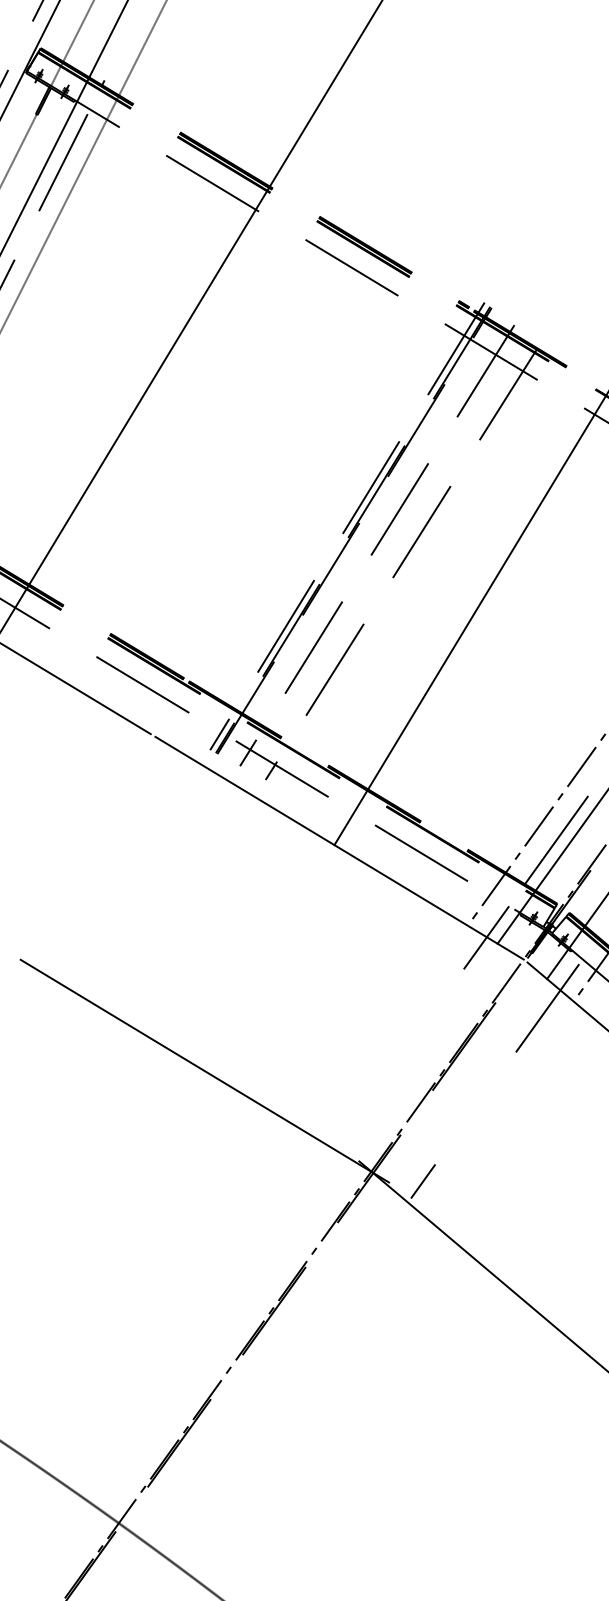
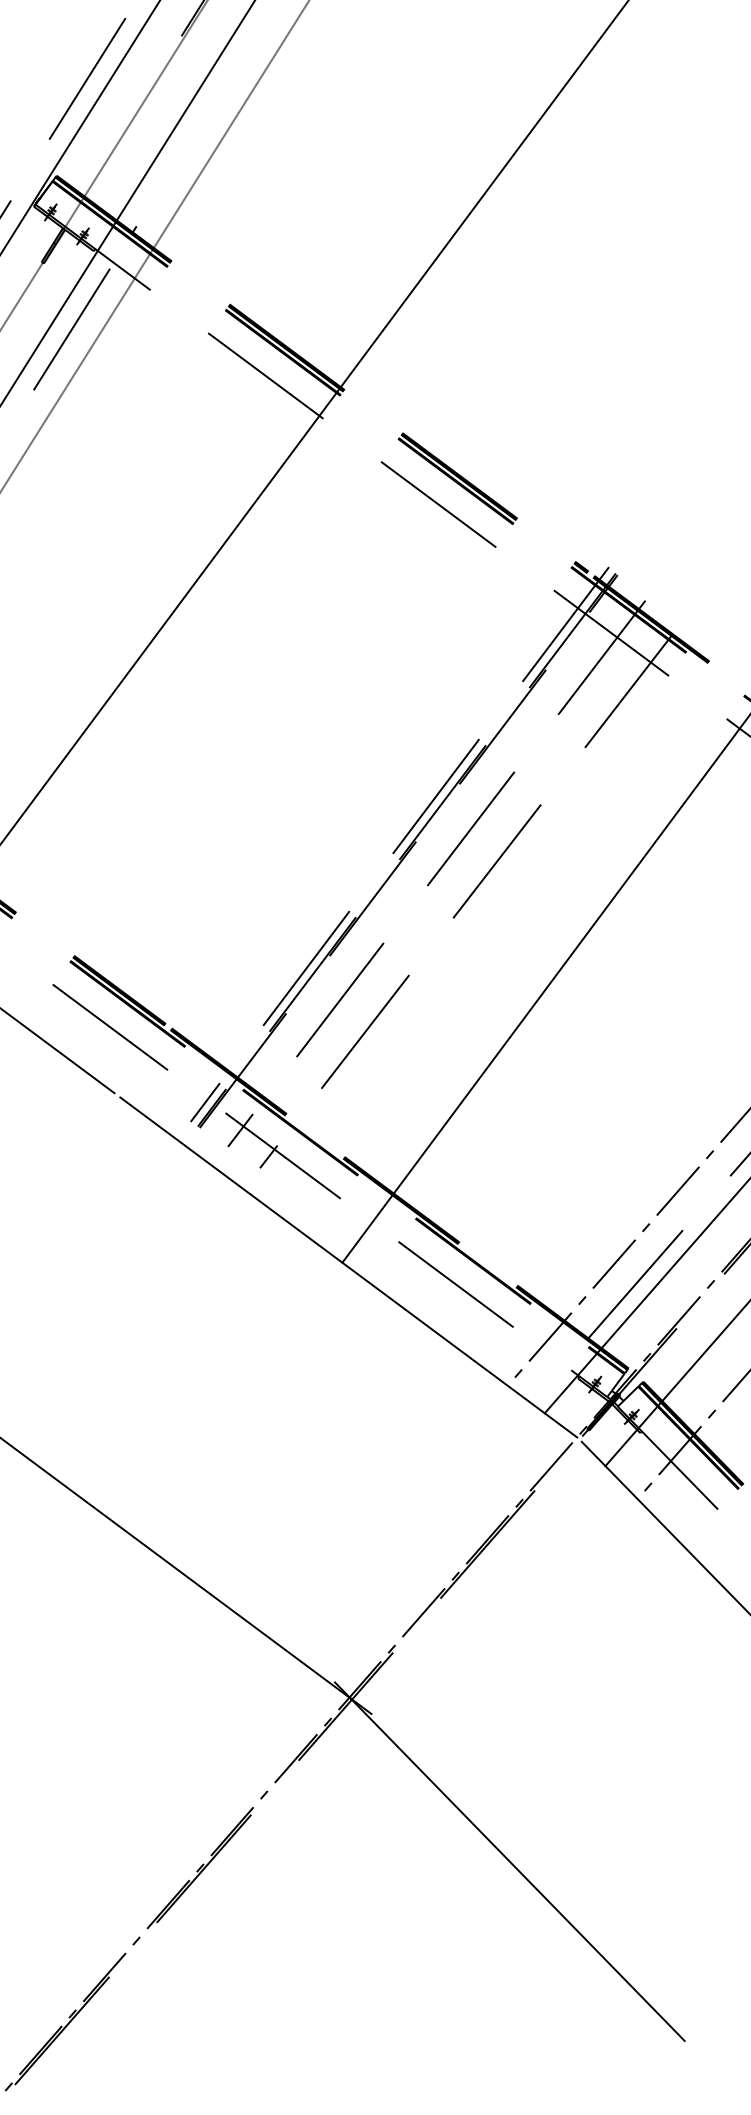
line: (486, 937) -> (530, 1403), removed
line: (548, 1005) -> (603, 1501), removed
line: (423, 1181) -> (416, 1717), removed

